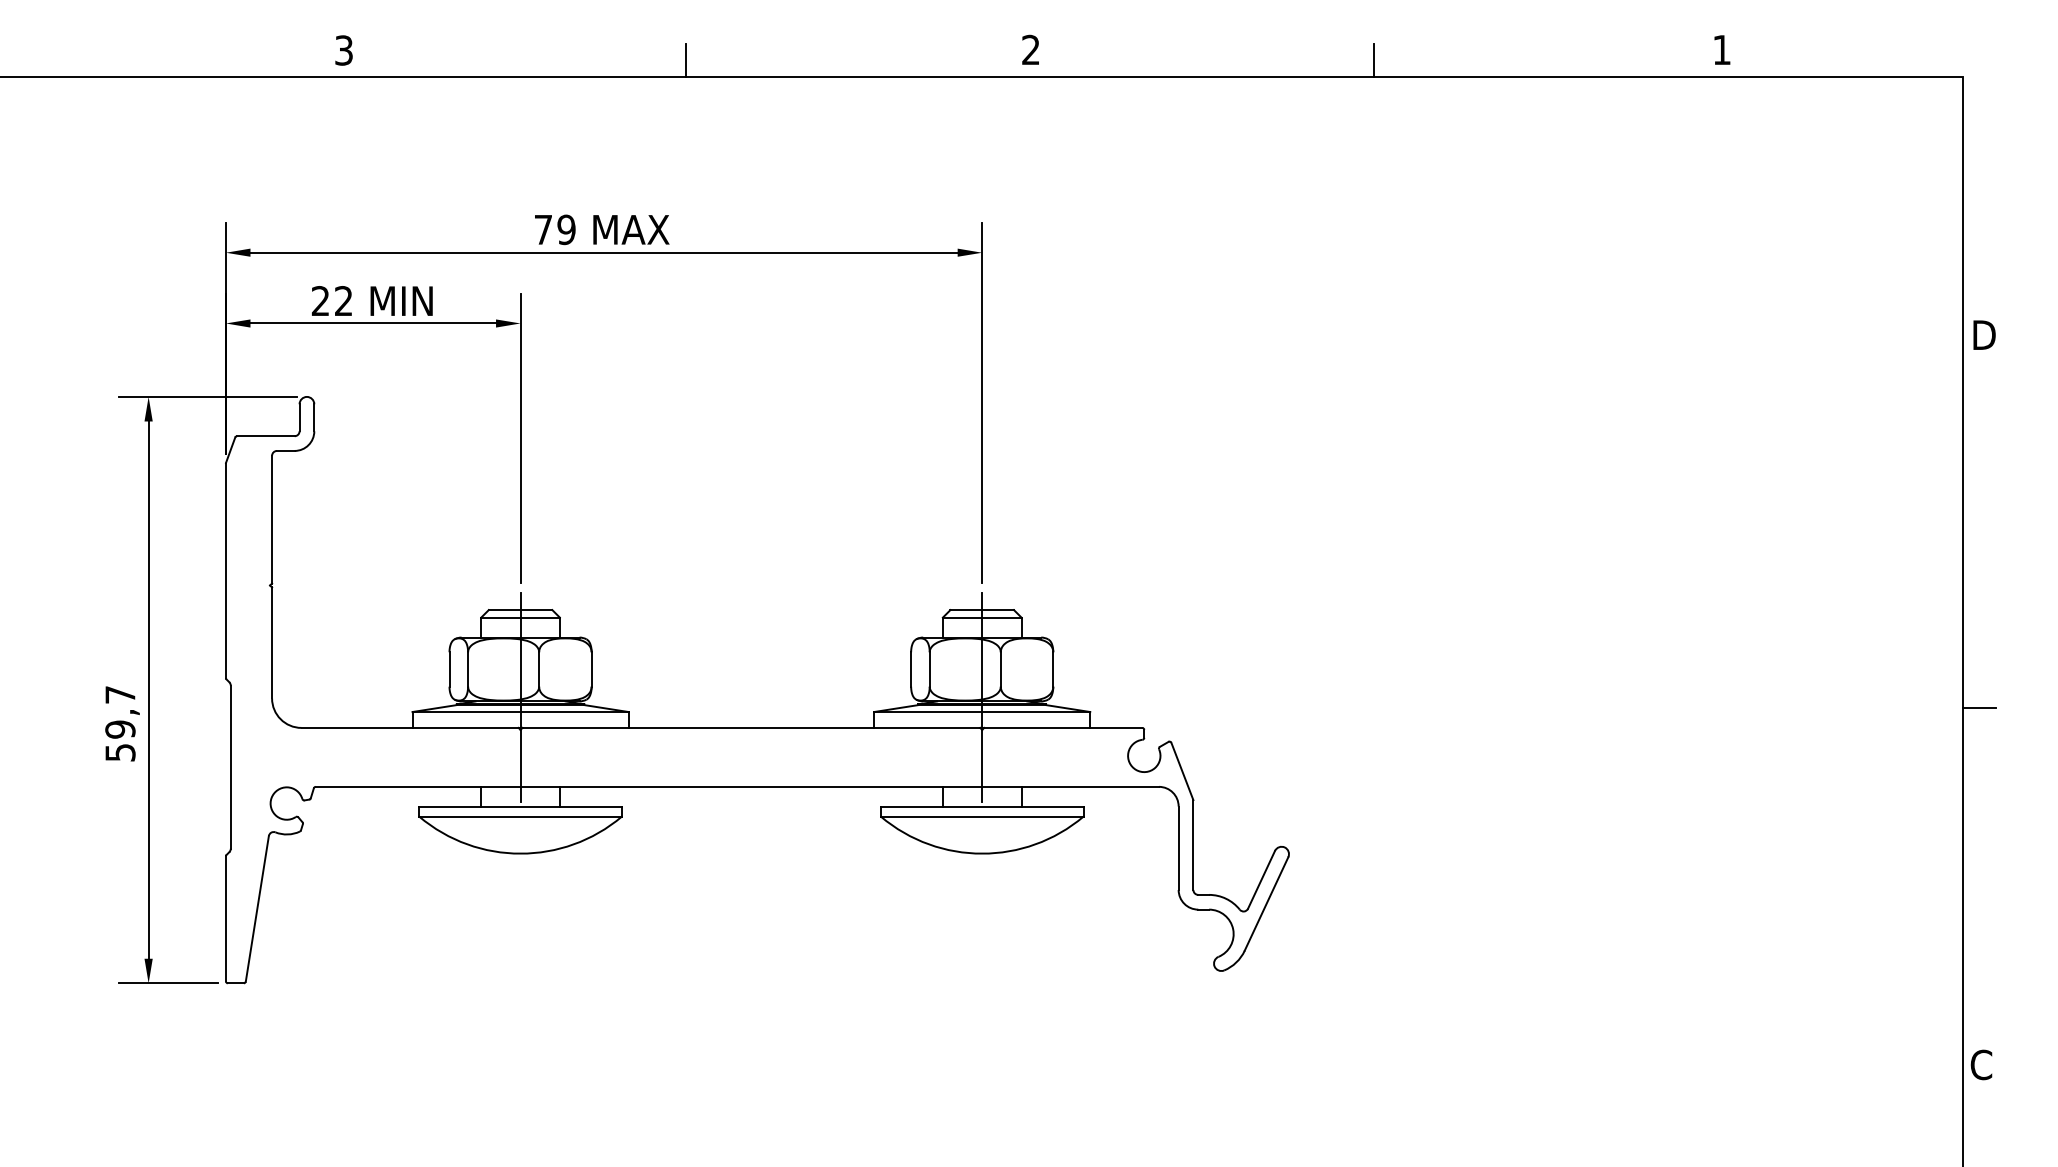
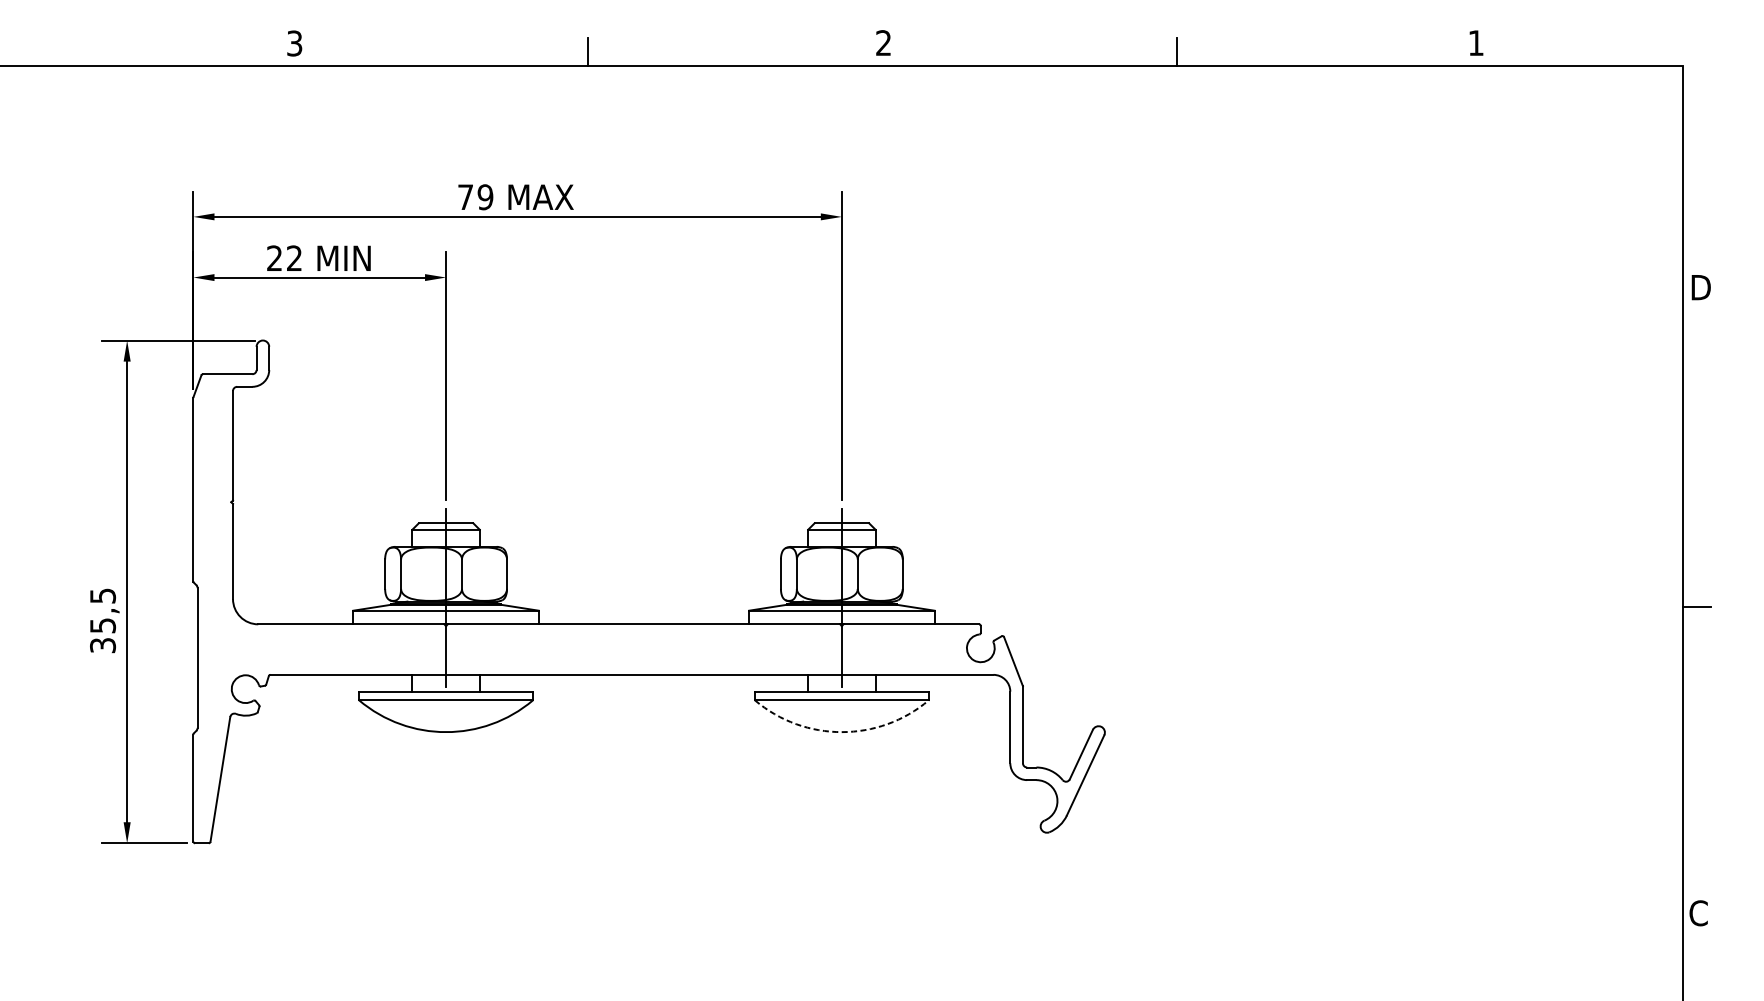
text: (120, 723) -> (103, 620), 59,7 -> 35,5
arc: (982, 853) -> (842, 731), solid -> dashed

